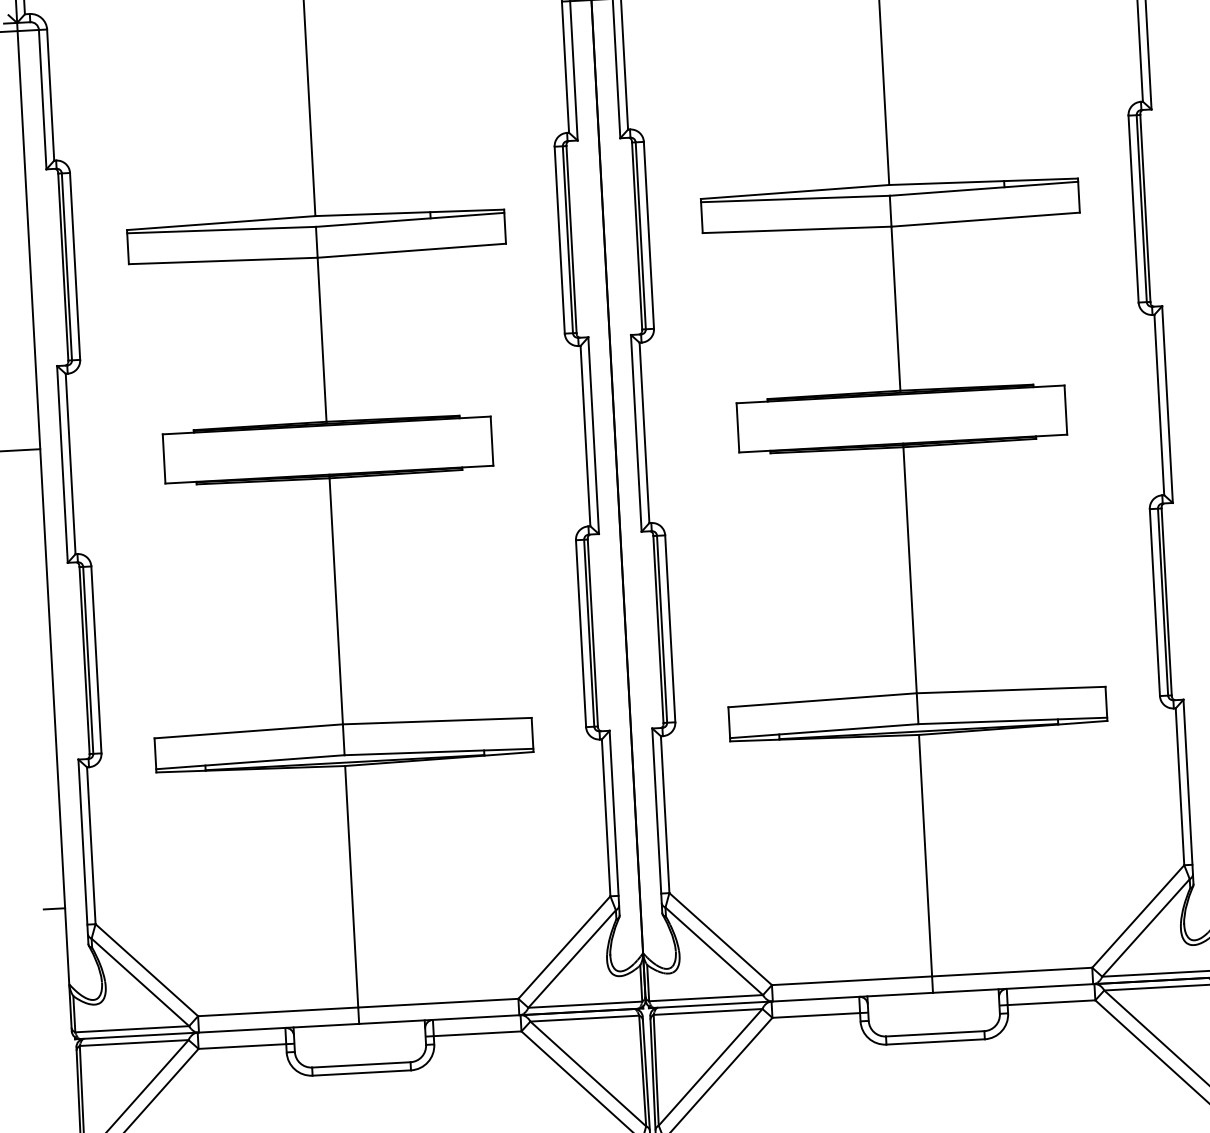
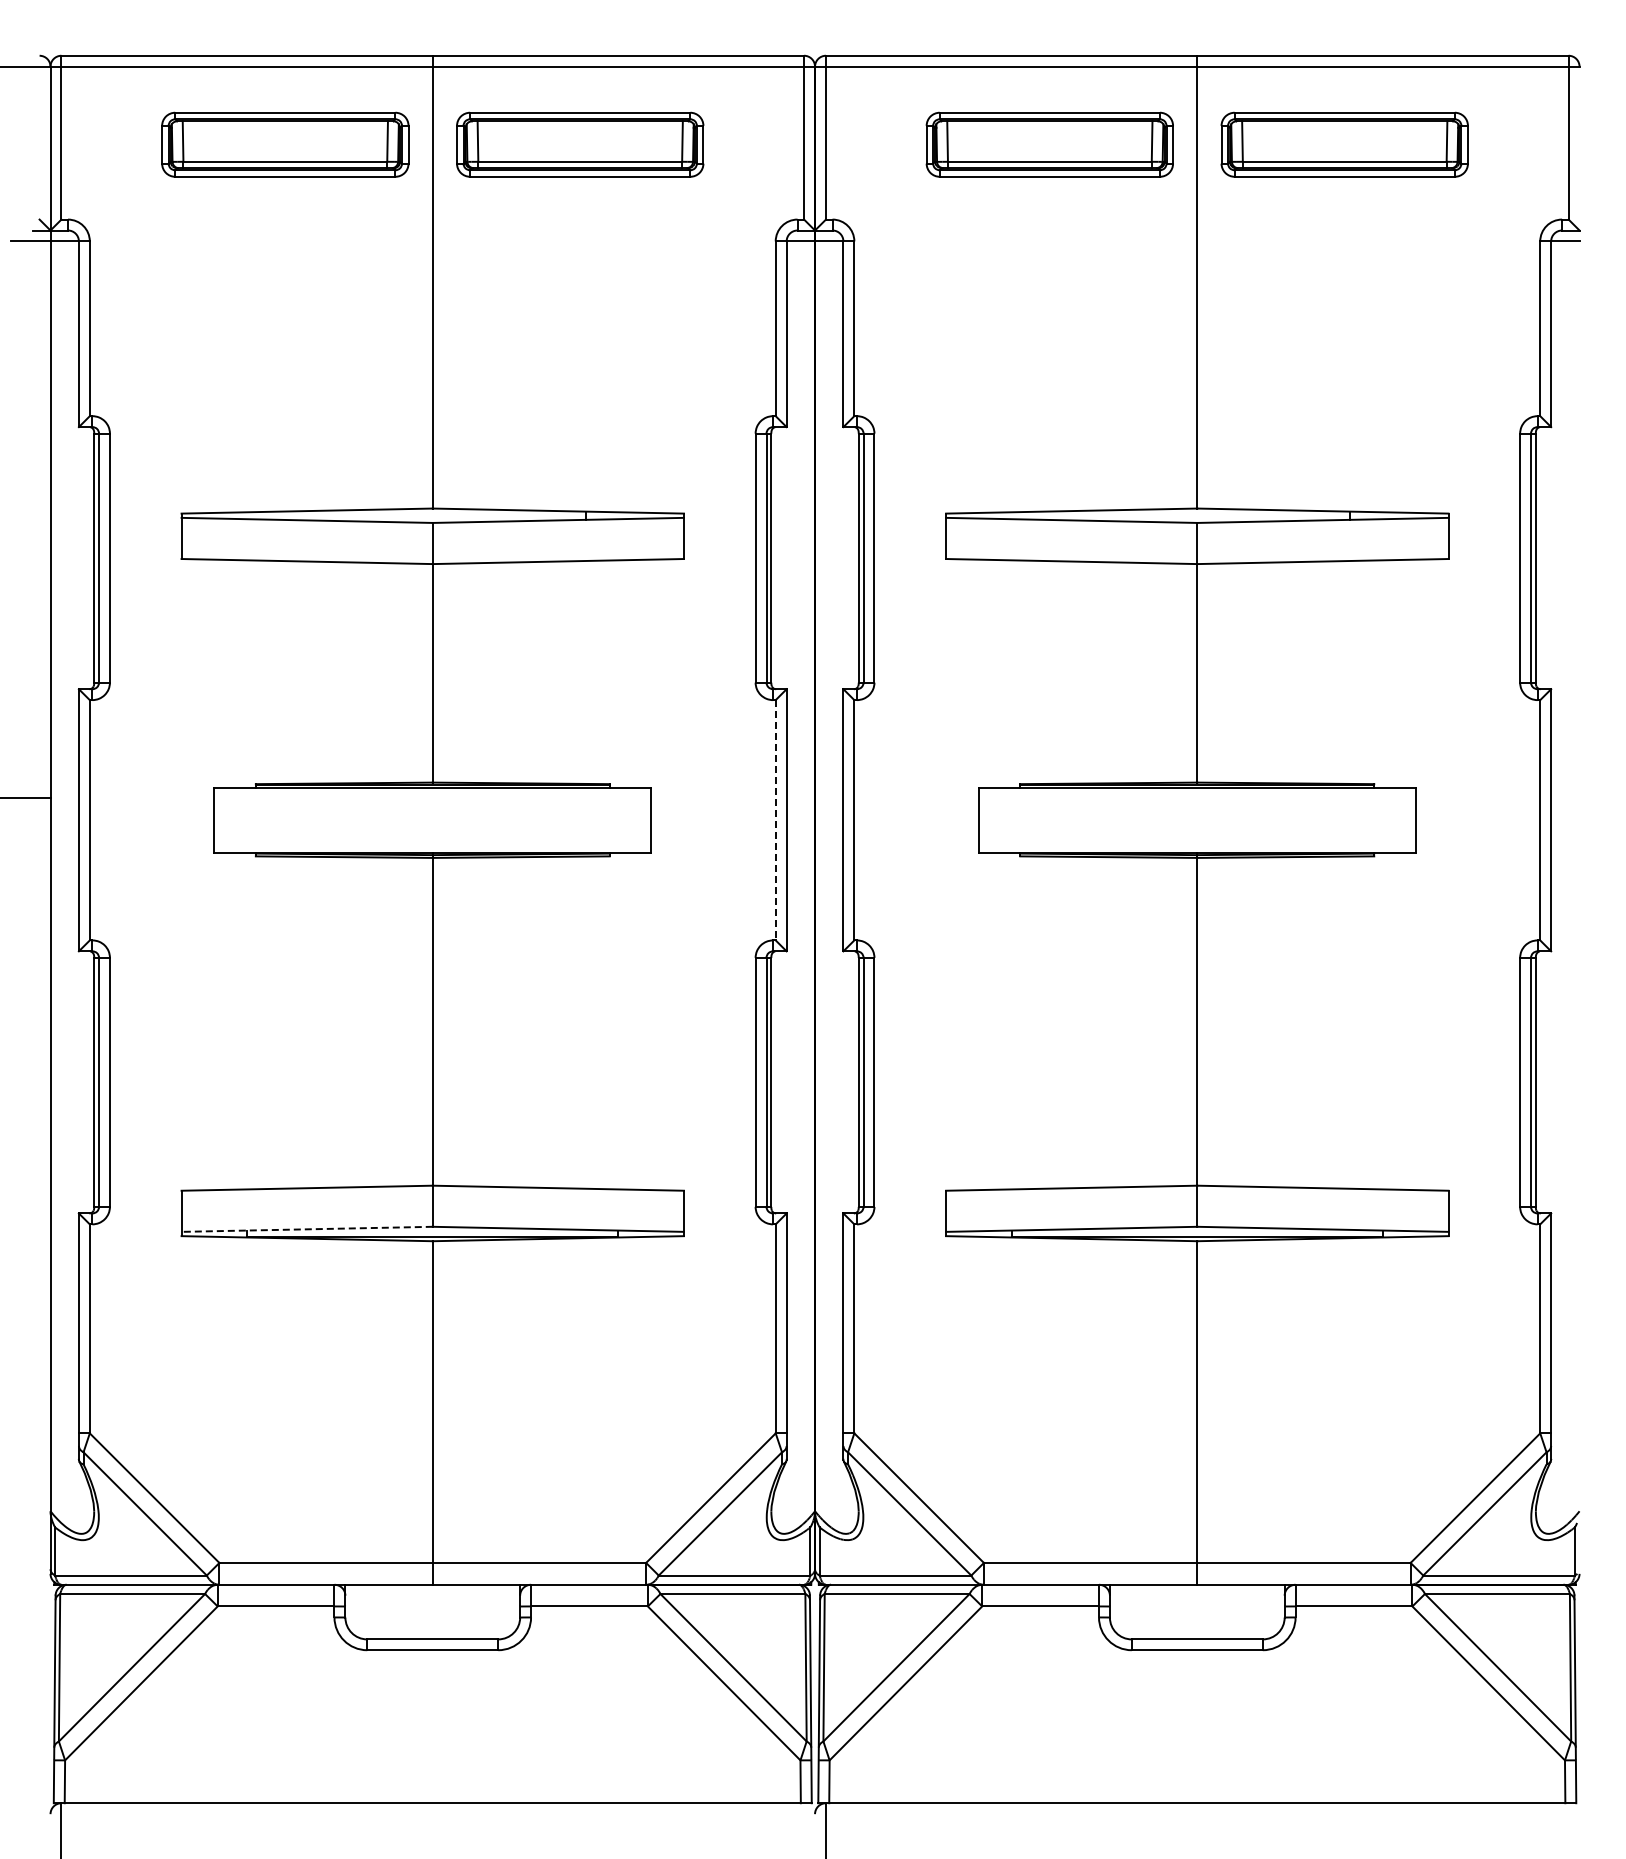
line: (585, 436) -> (775, 820), solid -> dashed
line: (250, 762) -> (307, 1229), solid -> dashed
line: (54, 909) -> (36, 1410), removed

